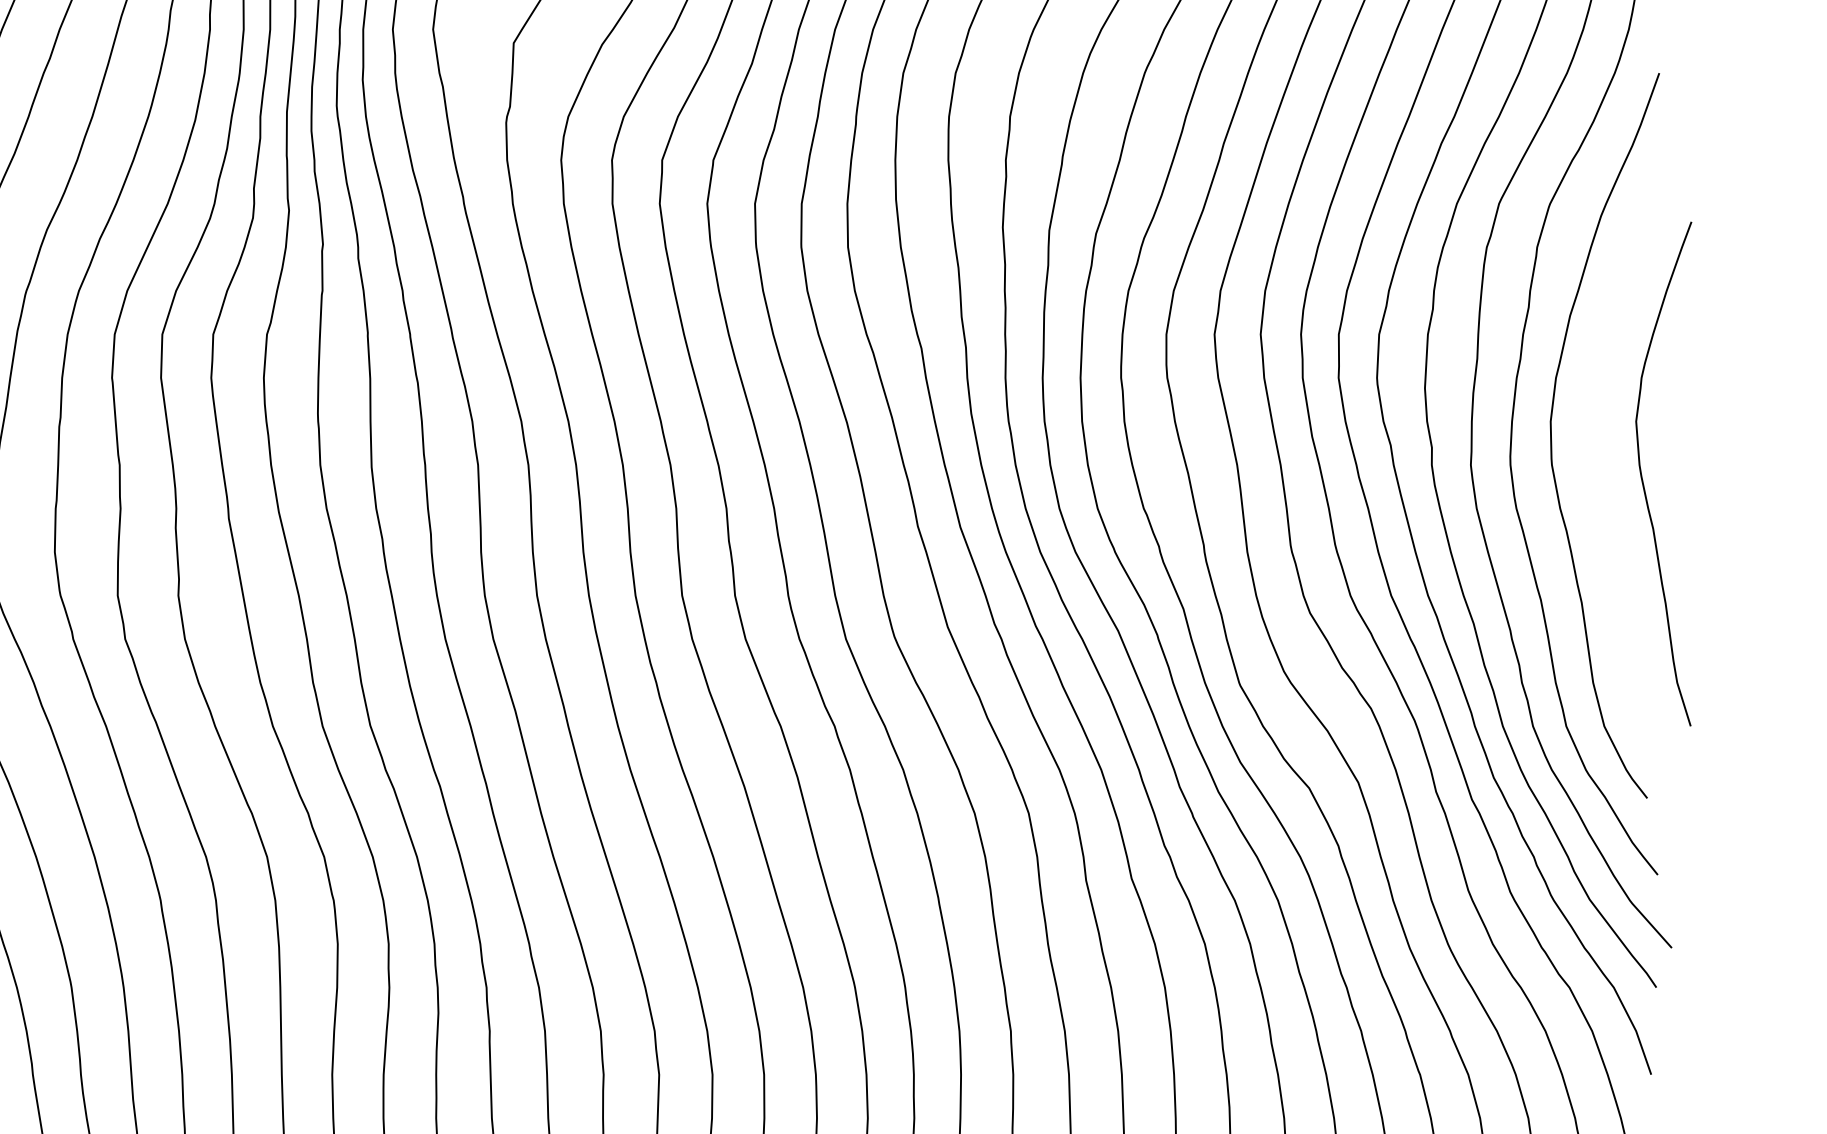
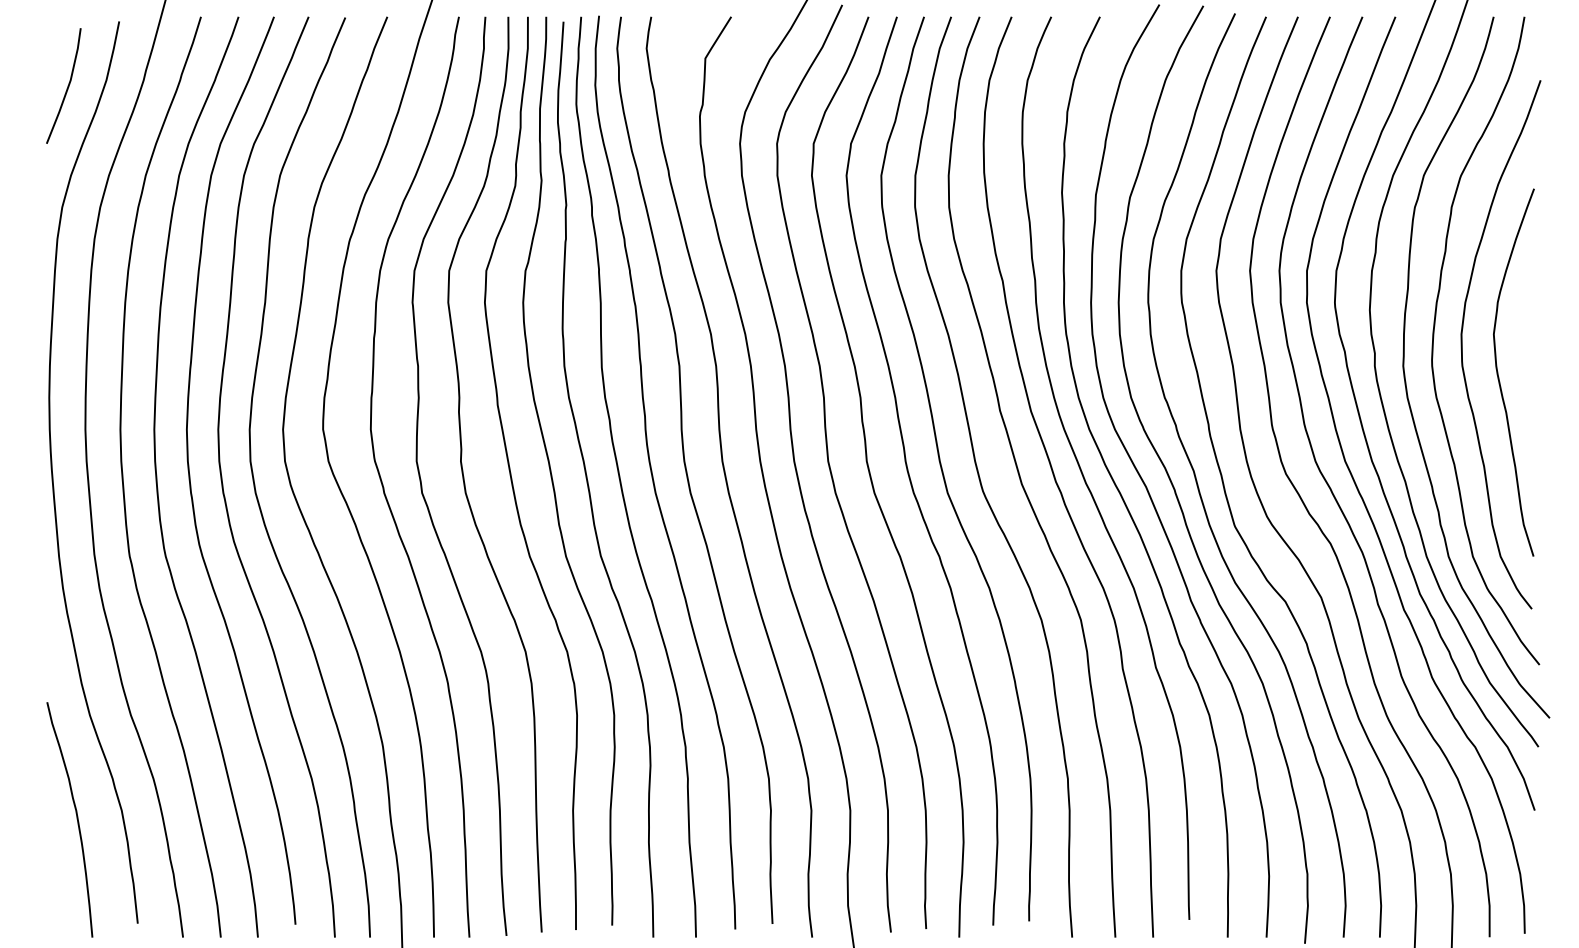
curve: (1643, 480) -> (1499, 377), moved

